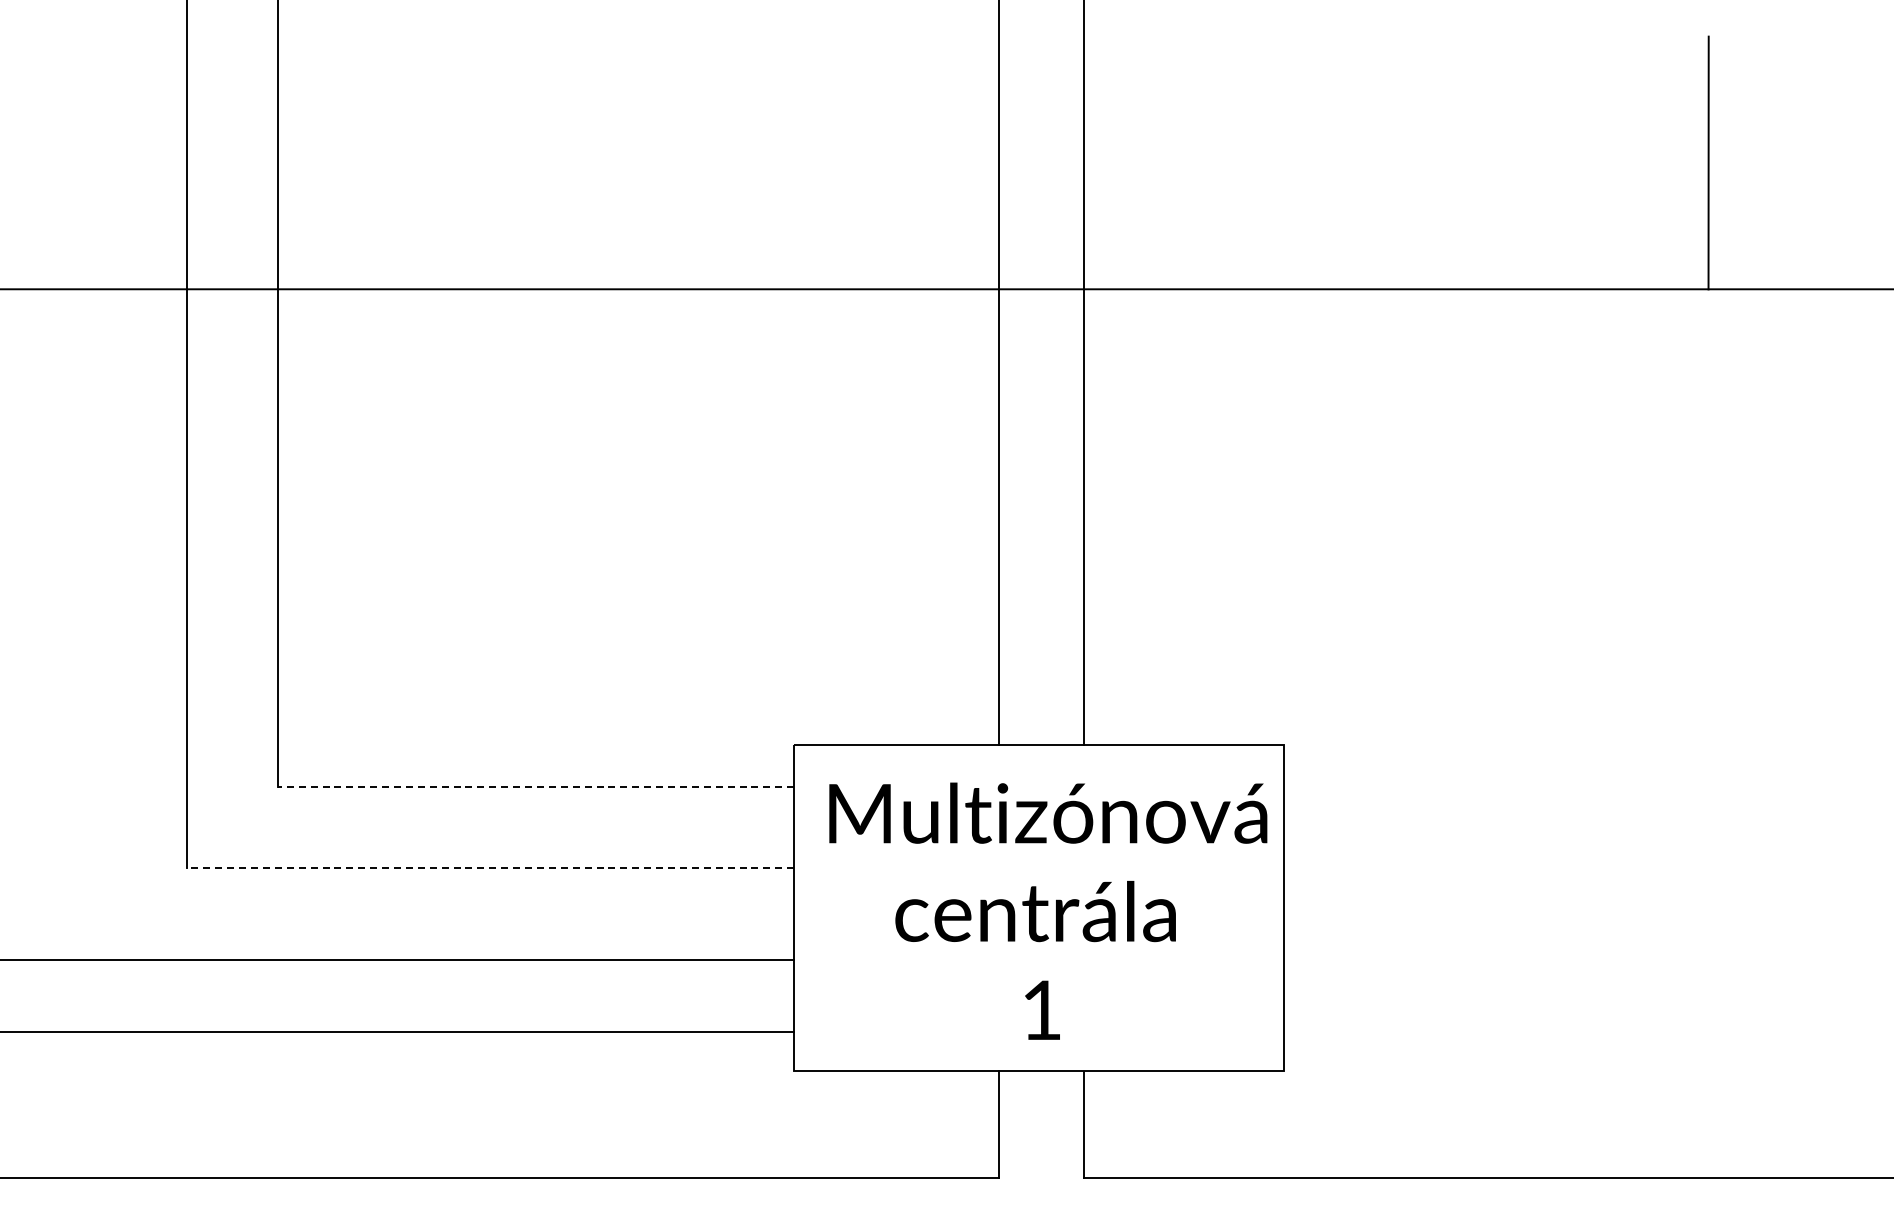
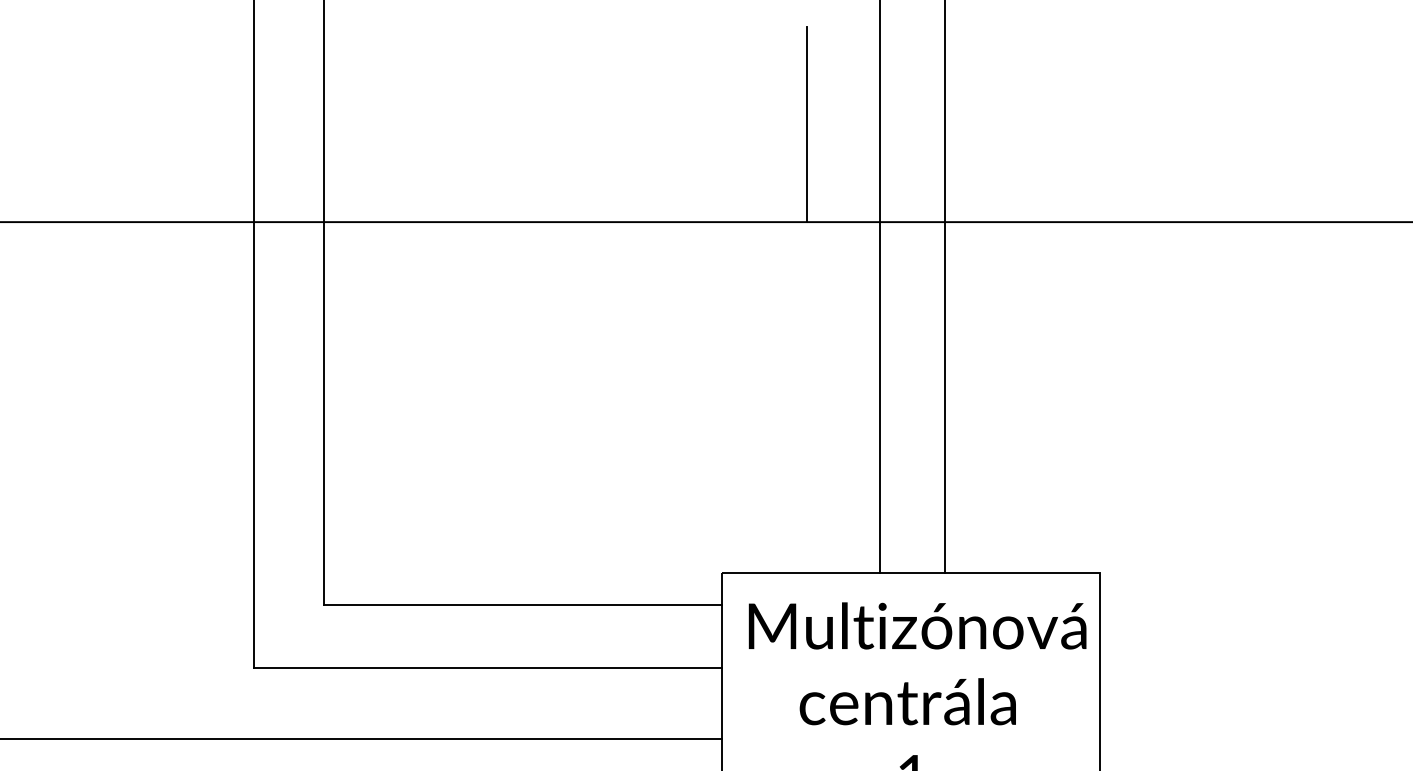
line: (904, 162) -> (806, 124), added
line: (536, 786) -> (523, 605), dashed -> solid
line: (490, 867) -> (487, 667), dashed -> solid

